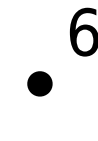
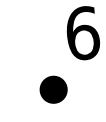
part: (39, 83) -> (53, 89), moved

